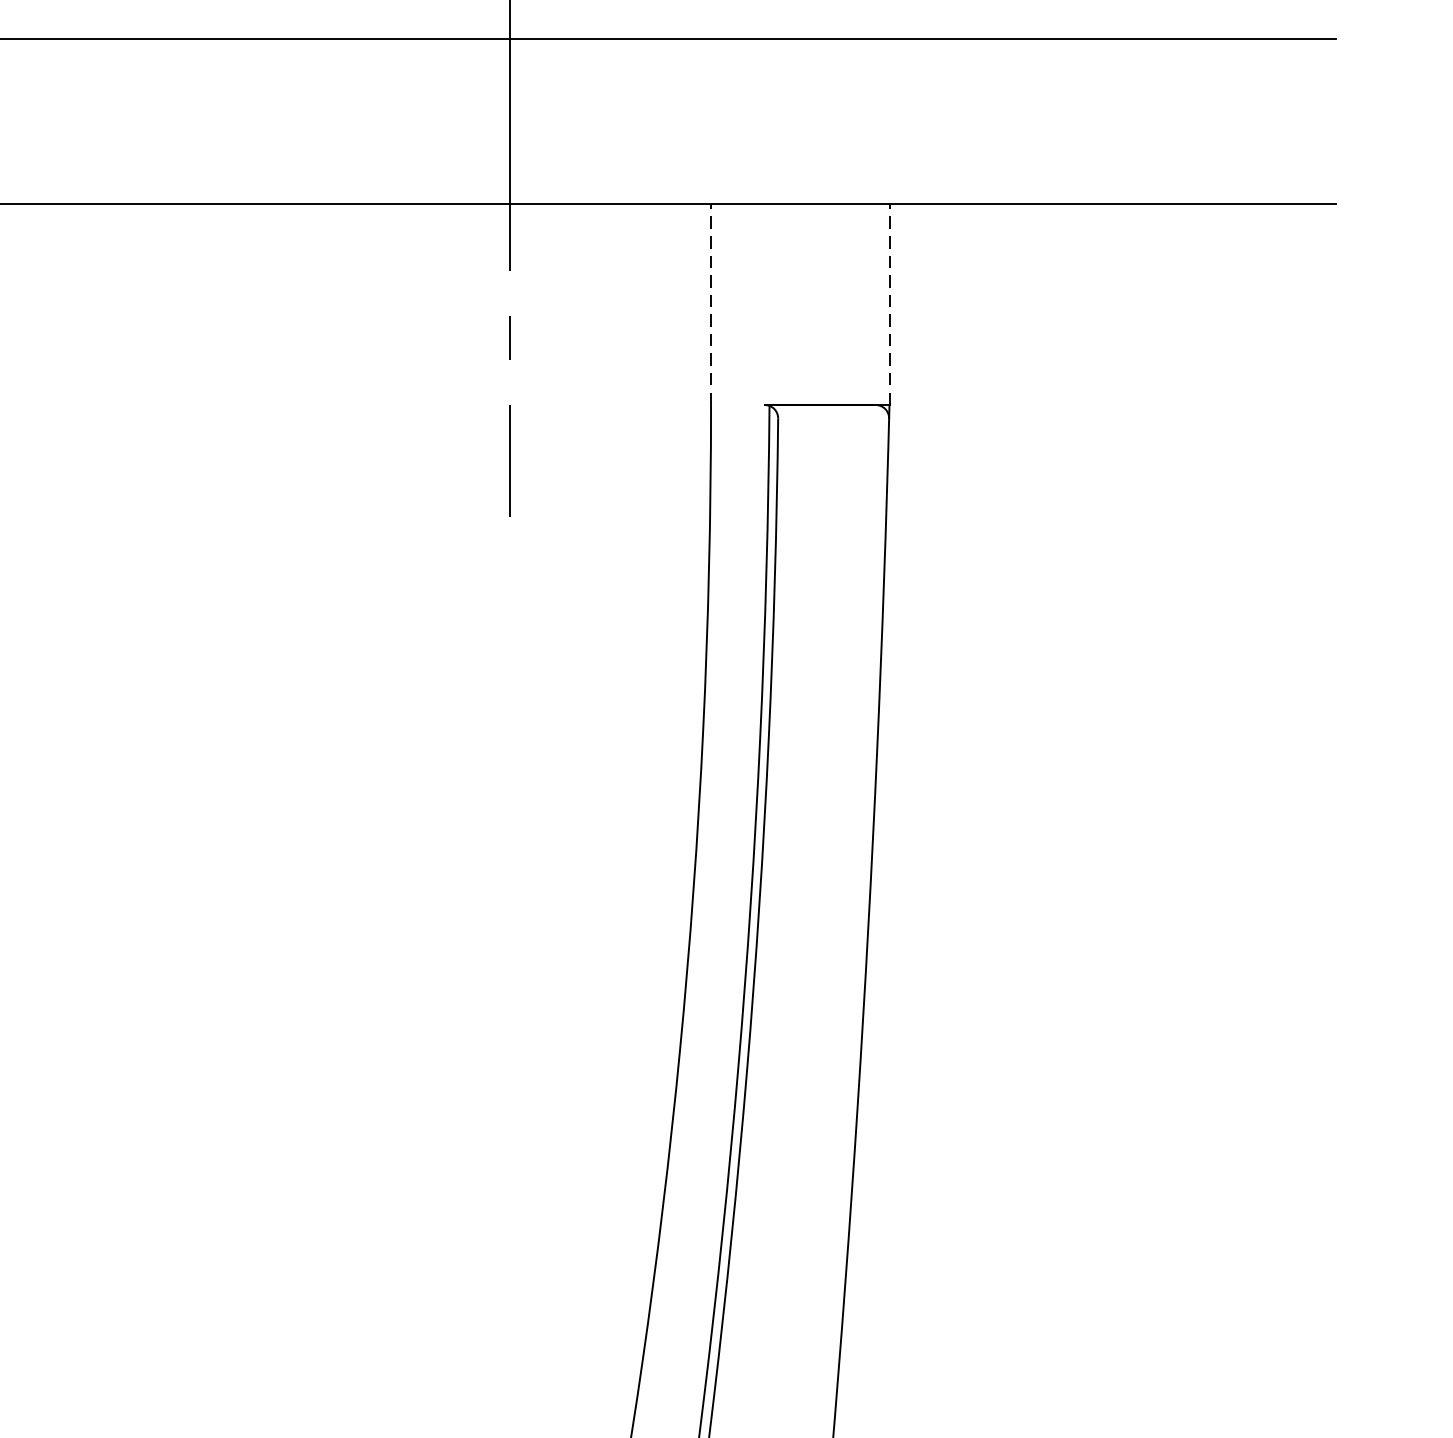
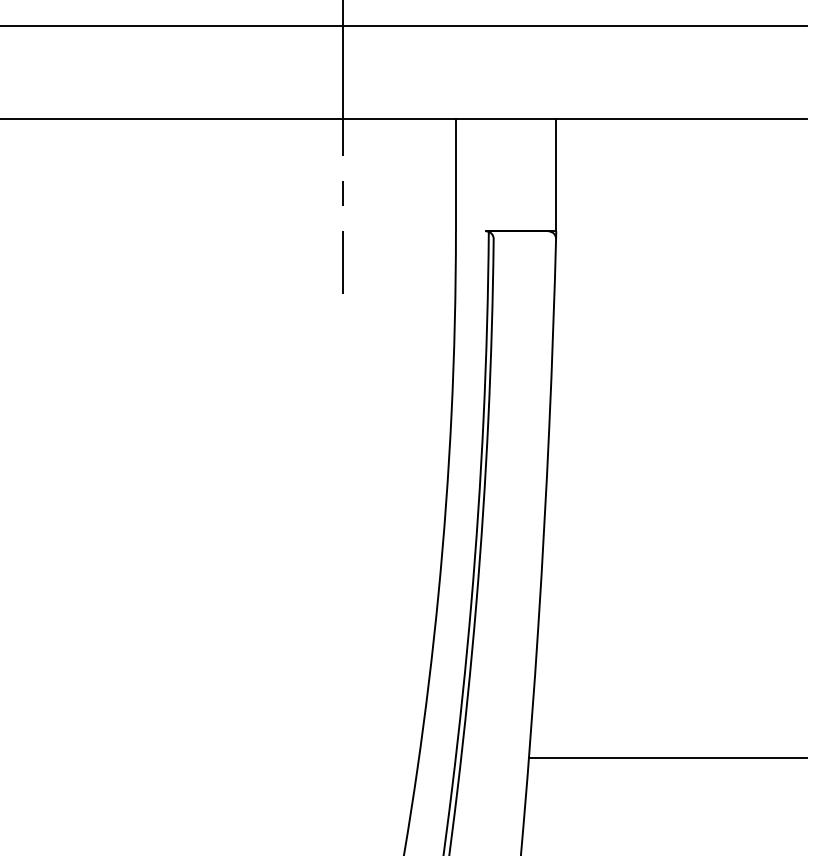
line: (710, 303) -> (455, 174), dashed -> solid
line: (889, 303) -> (556, 174), dashed -> solid
line: (1087, 1342) -> (667, 758), added

